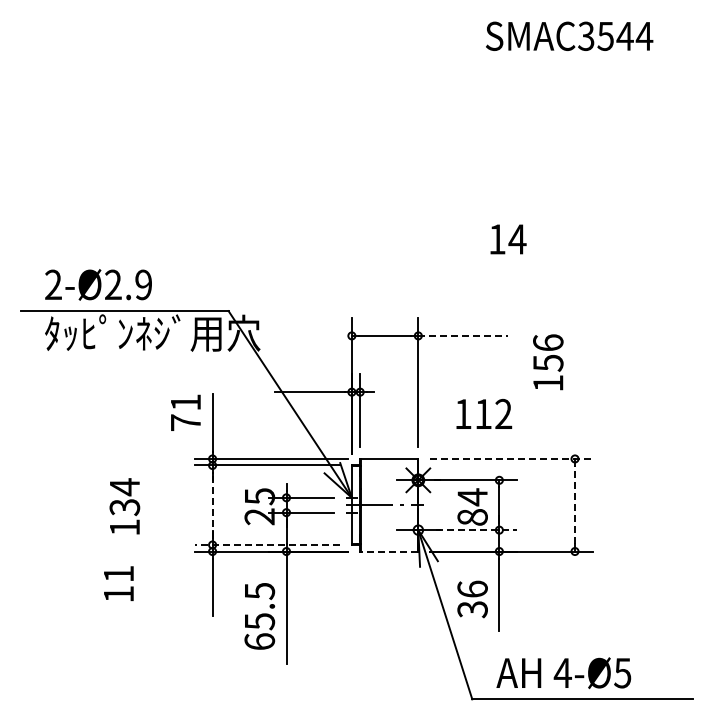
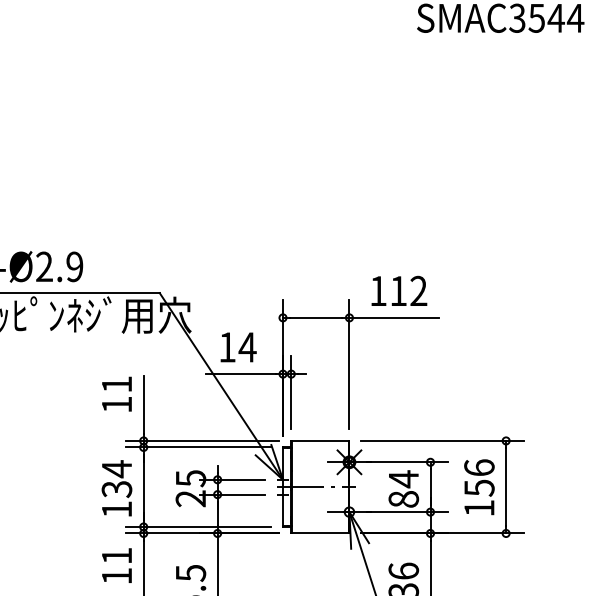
text: (508, 239) -> (238, 347), moved
line: (463, 335) -> (394, 317), dashed -> solid
text: (548, 362) -> (479, 487), moved
text: (484, 413) -> (399, 290), moved
text: (185, 422) -> (116, 404), 71 -> 11
line: (512, 458) -> (443, 440), dashed -> solid
line: (575, 504) -> (506, 486), dashed -> solid
line: (212, 505) -> (143, 487), dashed -> solid
text: (124, 506) -> (116, 488), moved
line: (476, 530) -> (407, 512), dashed -> solid
line: (267, 544) -> (198, 526), dashed -> solid
line: (389, 551) -> (320, 533), dashed -> solid
text: (118, 583) -> (116, 565), moved

